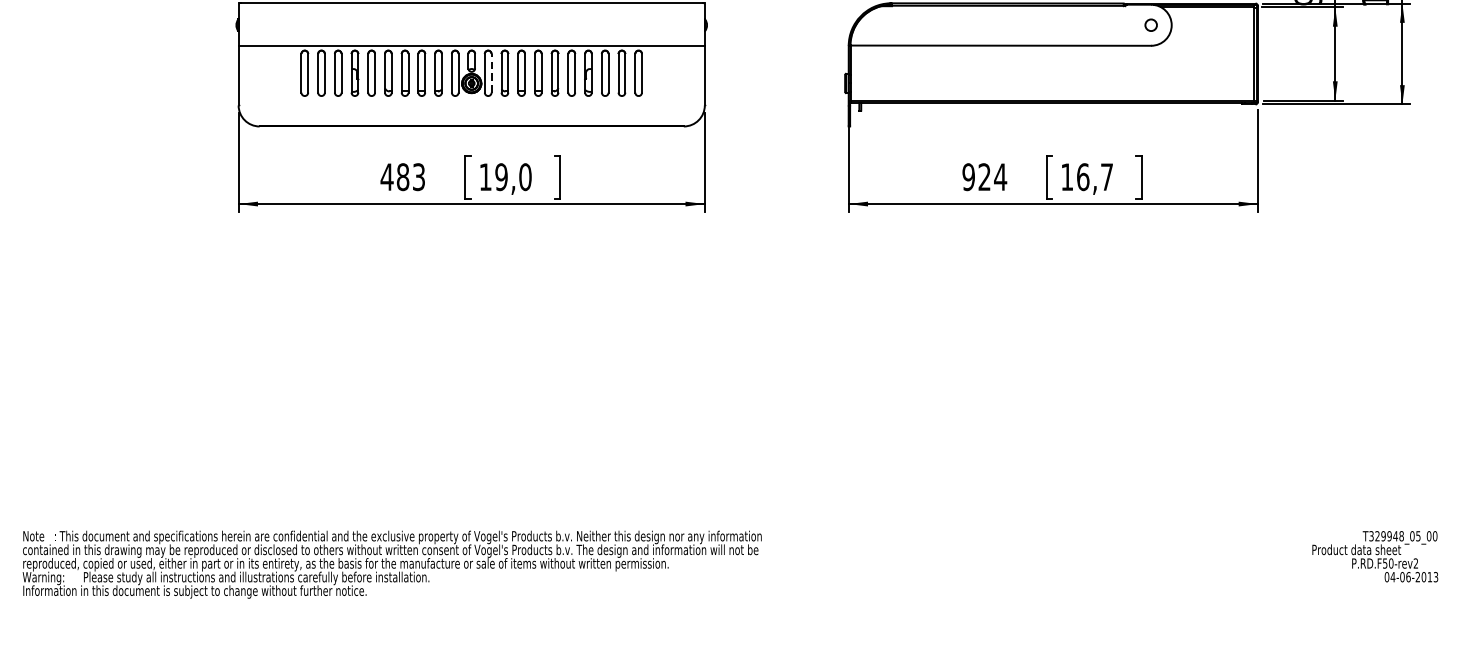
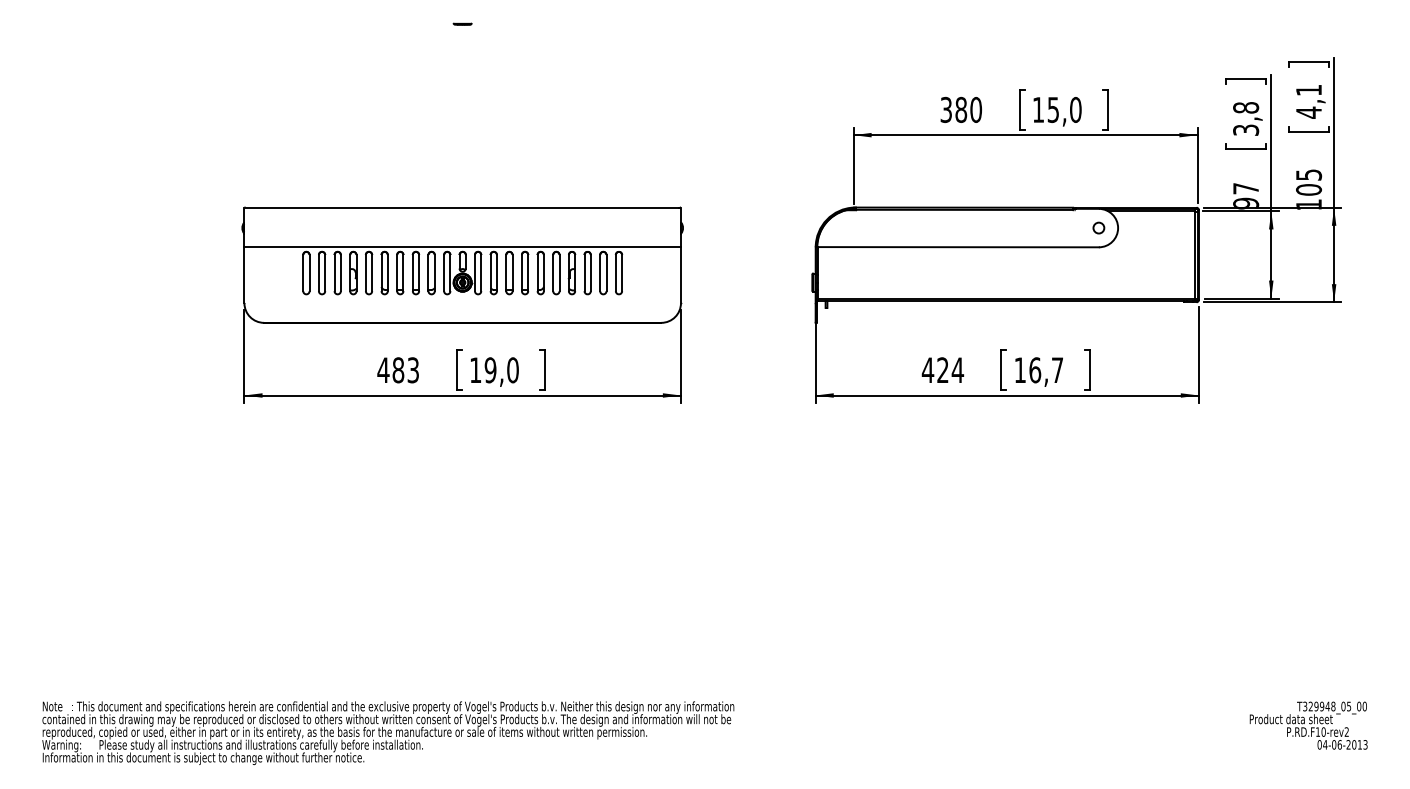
line: (491, 72) -> (481, 272), dashed -> solid
text: (968, 177) -> (927, 370), 924 -> 424
text: (1384, 562) -> (1317, 731), P.RD.F50-rev2 -> P.RD.F10-rev2

